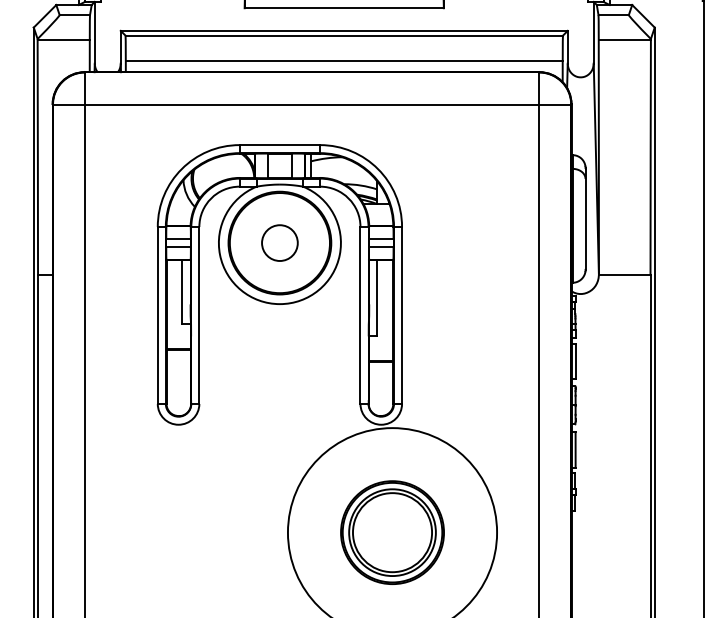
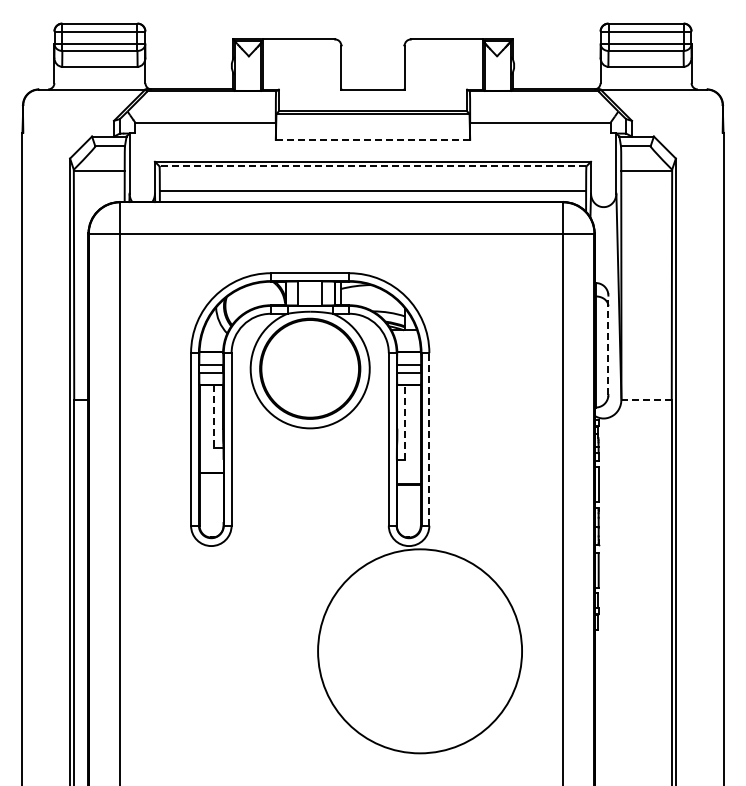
line: (343, 8) -> (372, 139), solid -> dashed
line: (343, 35) -> (372, 166), solid -> dashed
line: (585, 219) -> (608, 345), solid -> dashed
circle: (279, 242) -> (309, 368), removed
line: (625, 275) -> (647, 400), solid -> dashed
line: (181, 292) -> (214, 417), solid -> dashed
line: (377, 298) -> (405, 422), solid -> dashed
line: (402, 314) -> (429, 438), solid -> dashed
part: (392, 532) -> (420, 651), removed

